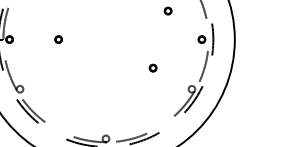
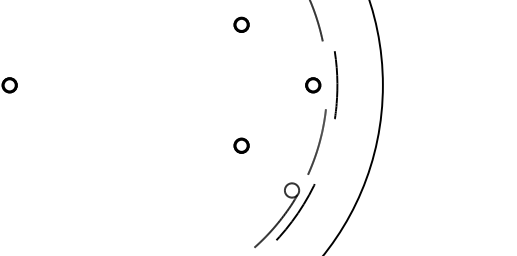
part: (152, 67) -> (240, 144), moved

